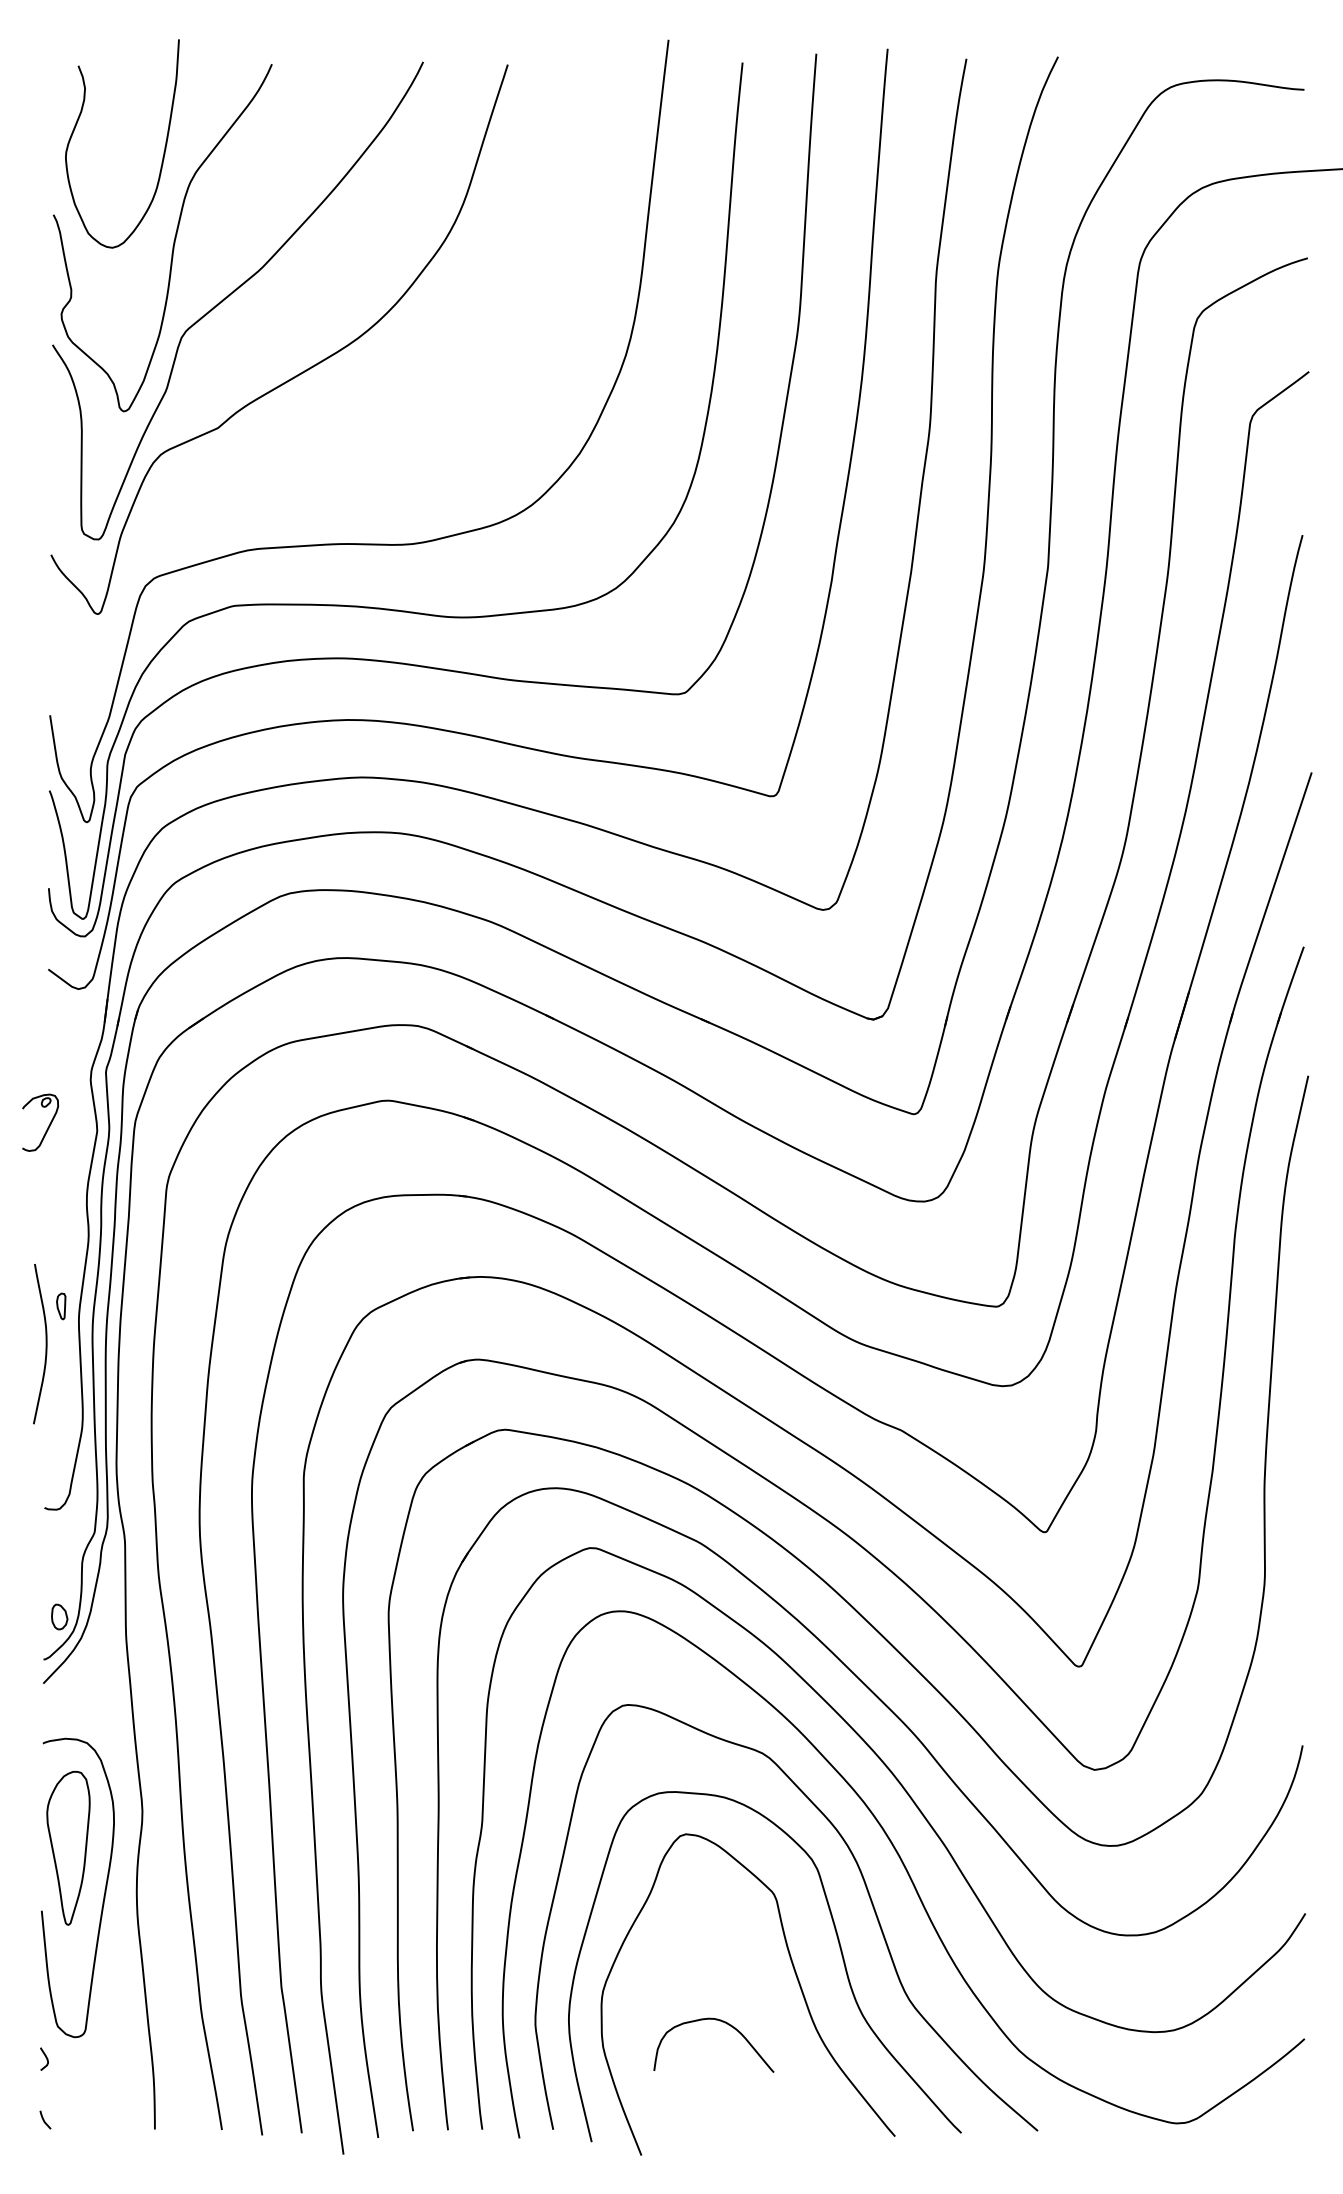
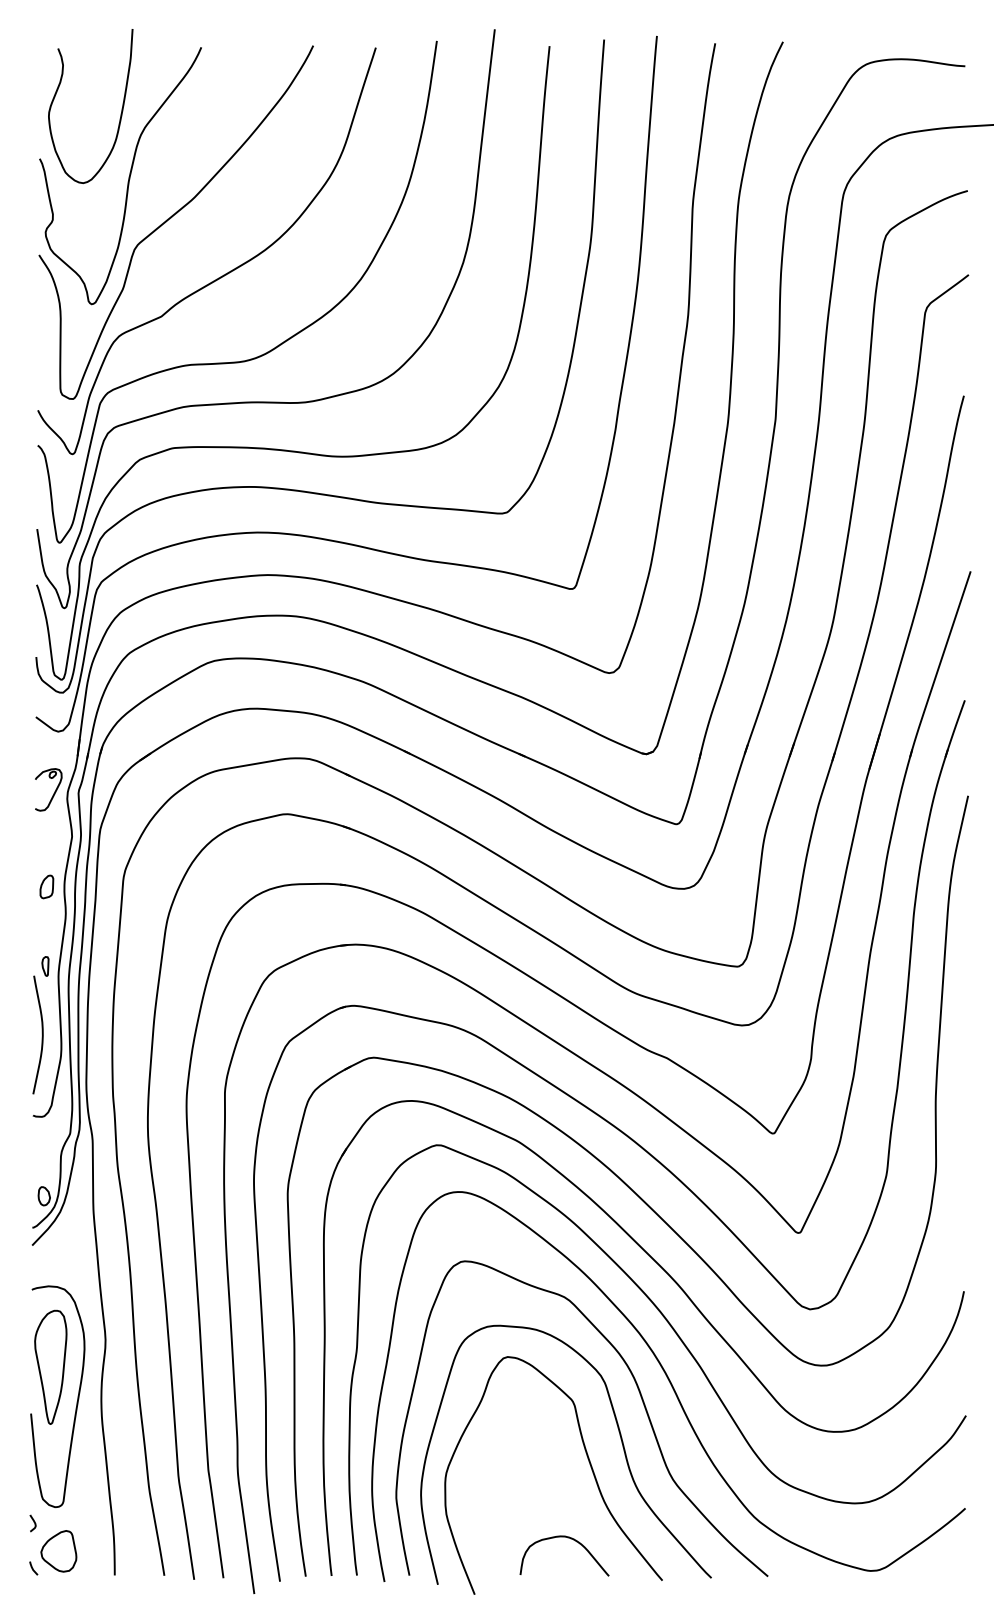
curve: (371, 469) -> (275, 347), added
part: (48, 1125) -> (54, 791), moved
part: (62, 1198) -> (46, 886), added
curve: (45, 1344) -> (41, 1035), moved
curve: (719, 2021) -> (568, 1538), moved
part: (78, 2096) -> (58, 1551), added

